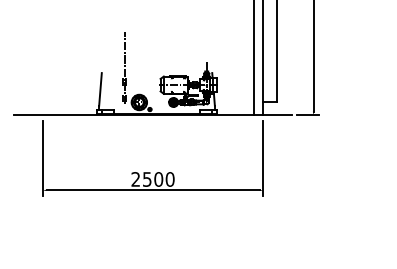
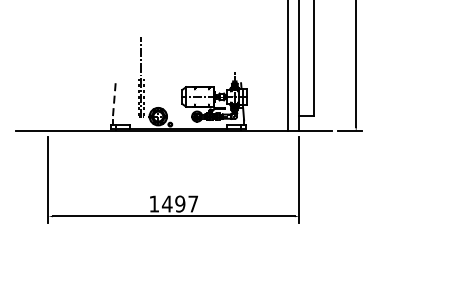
line: (100, 89) -> (114, 101), solid -> dashed
text: (152, 179) -> (173, 204), 2500 -> 1497

